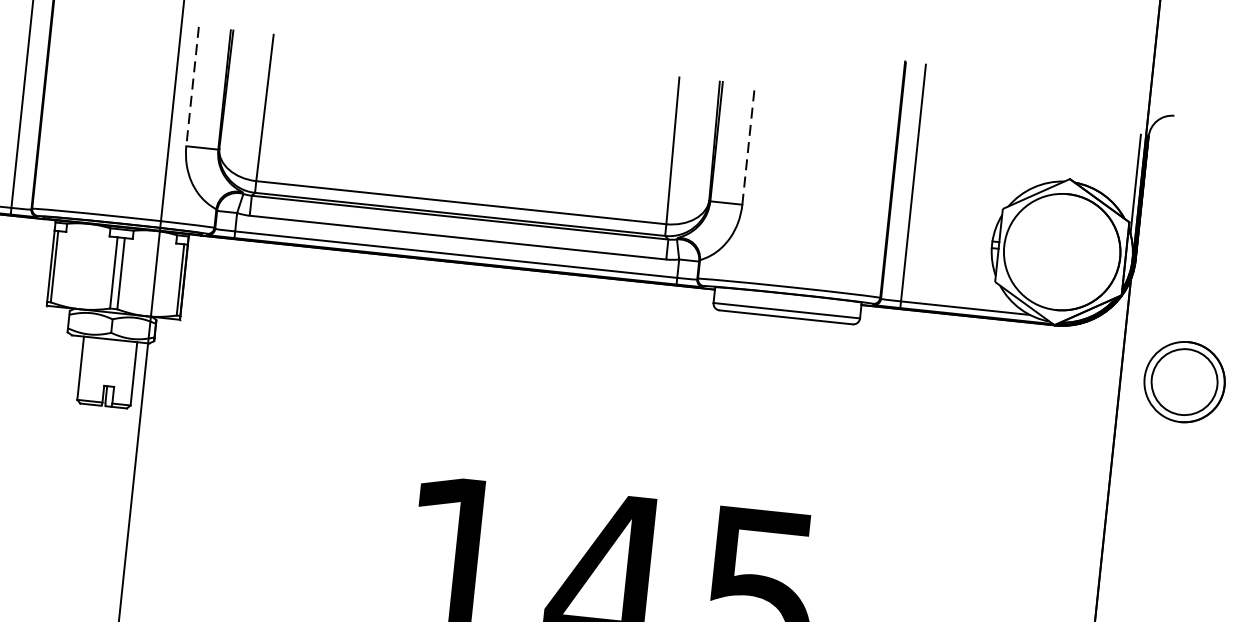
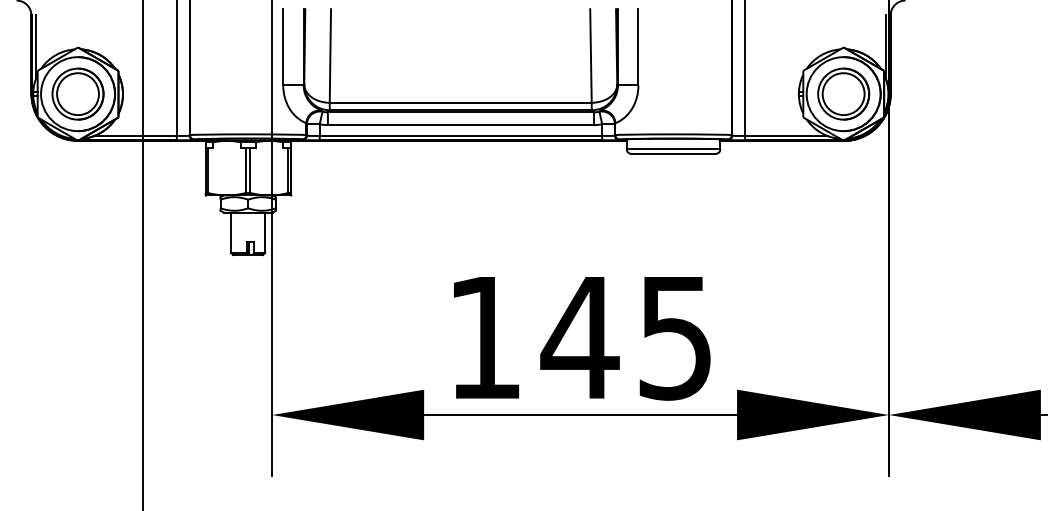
line: (192, 86) -> (283, 47), dashed -> solid
line: (748, 143) -> (638, 46), dashed -> solid
part: (1184, 381) -> (843, 93), moved

